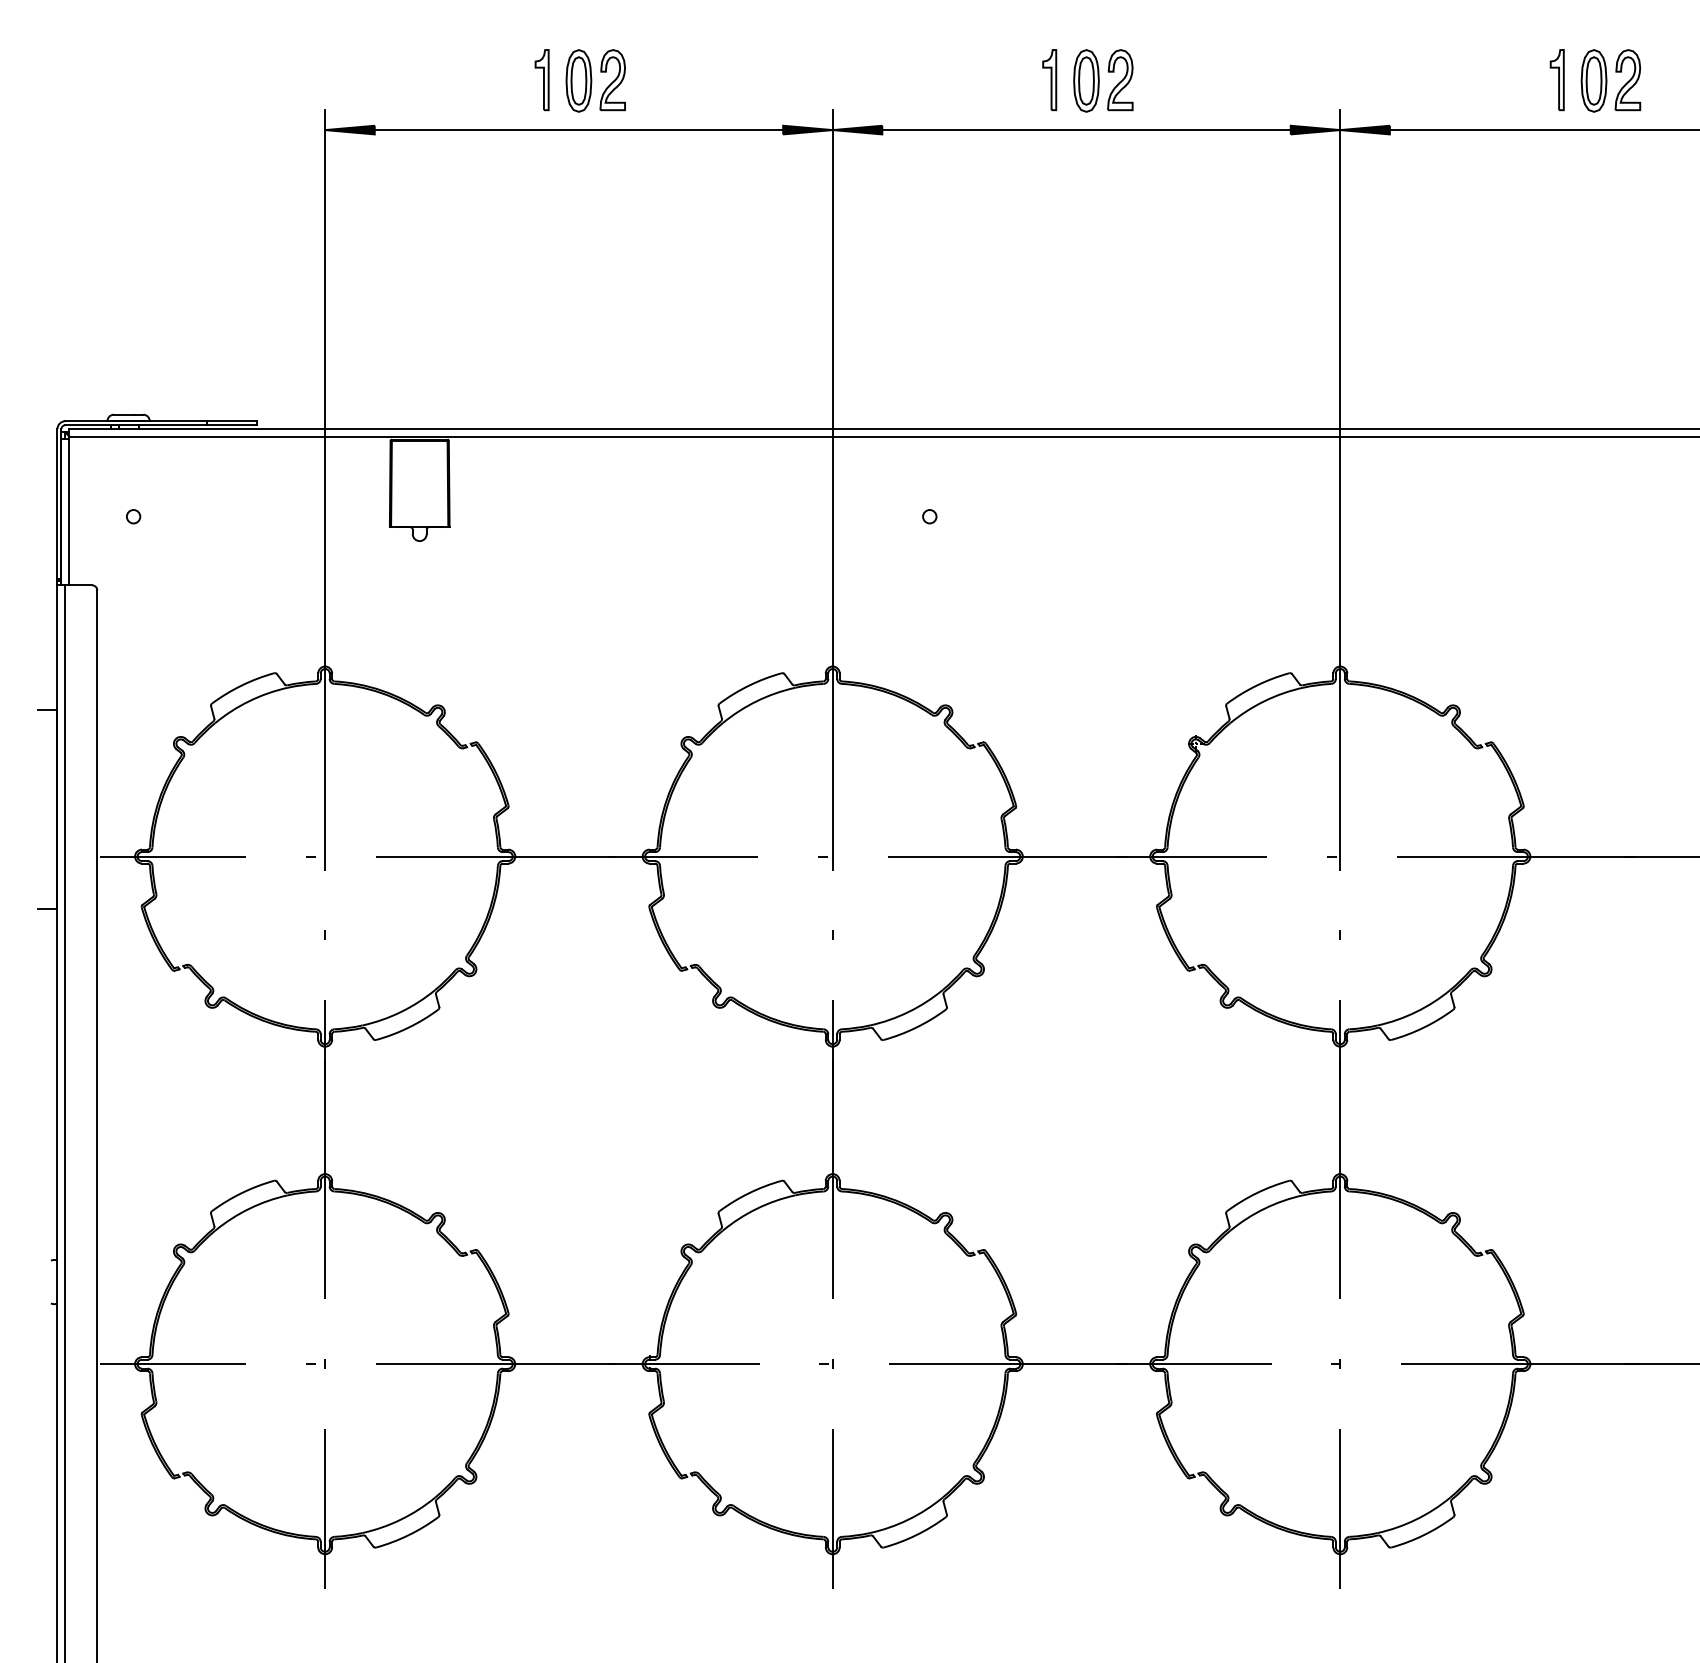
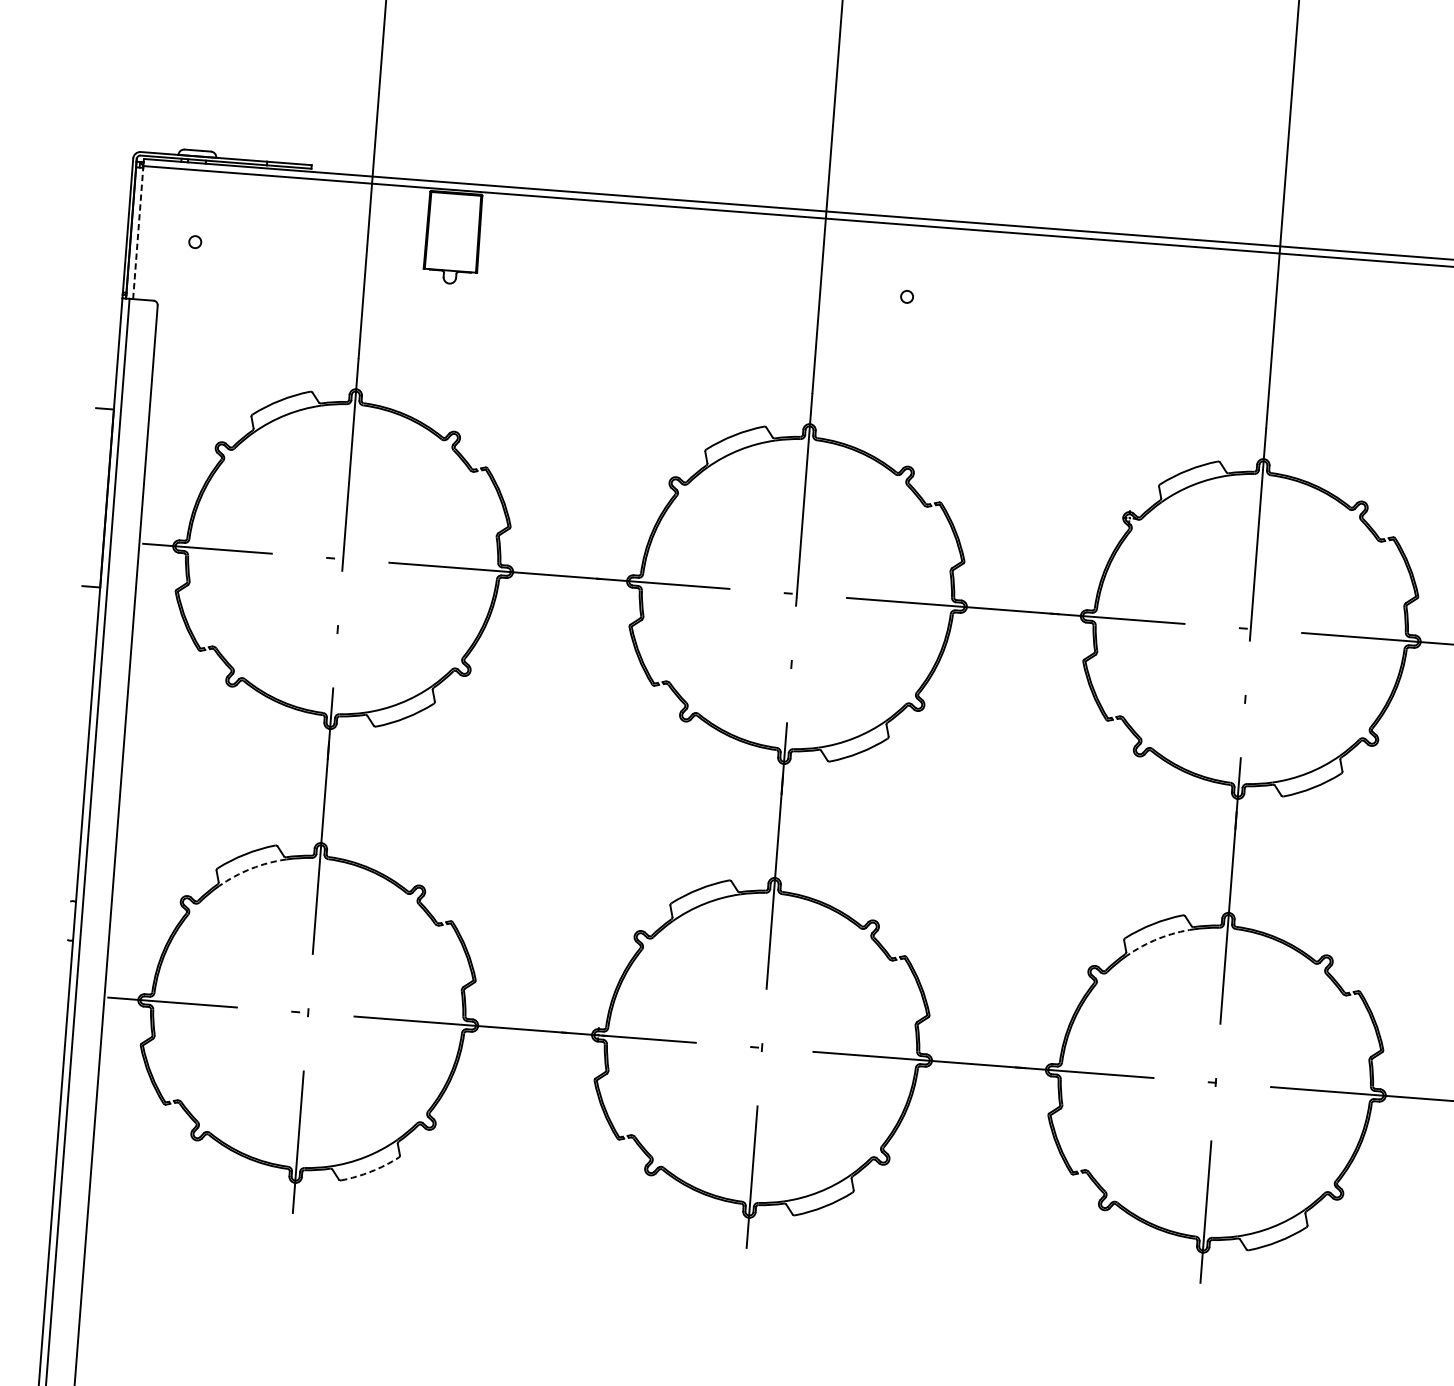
line: (69, 511) -> (138, 233), solid -> dashed
arc: (249, 1208) -> (251, 868), solid -> dashed
arc: (1264, 1208) -> (1158, 938), solid -> dashed
arc: (408, 1535) -> (370, 1171), solid -> dashed

